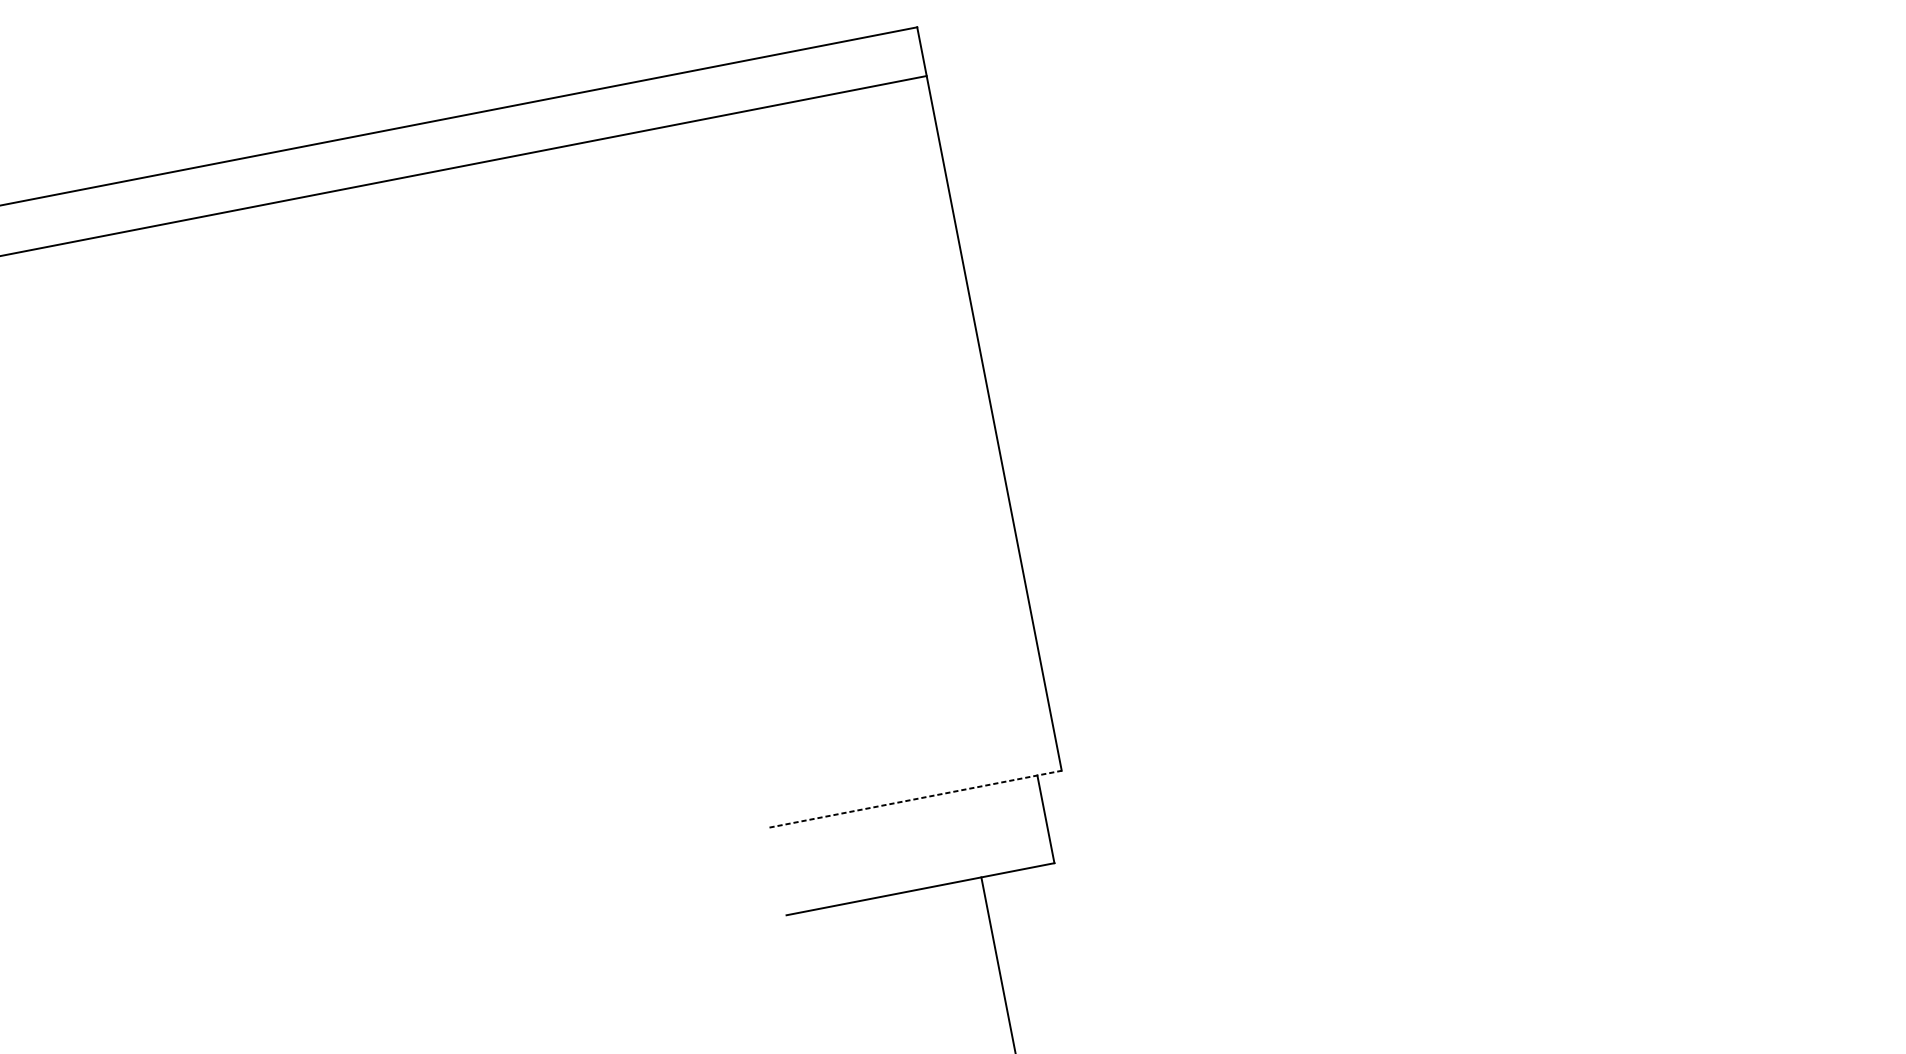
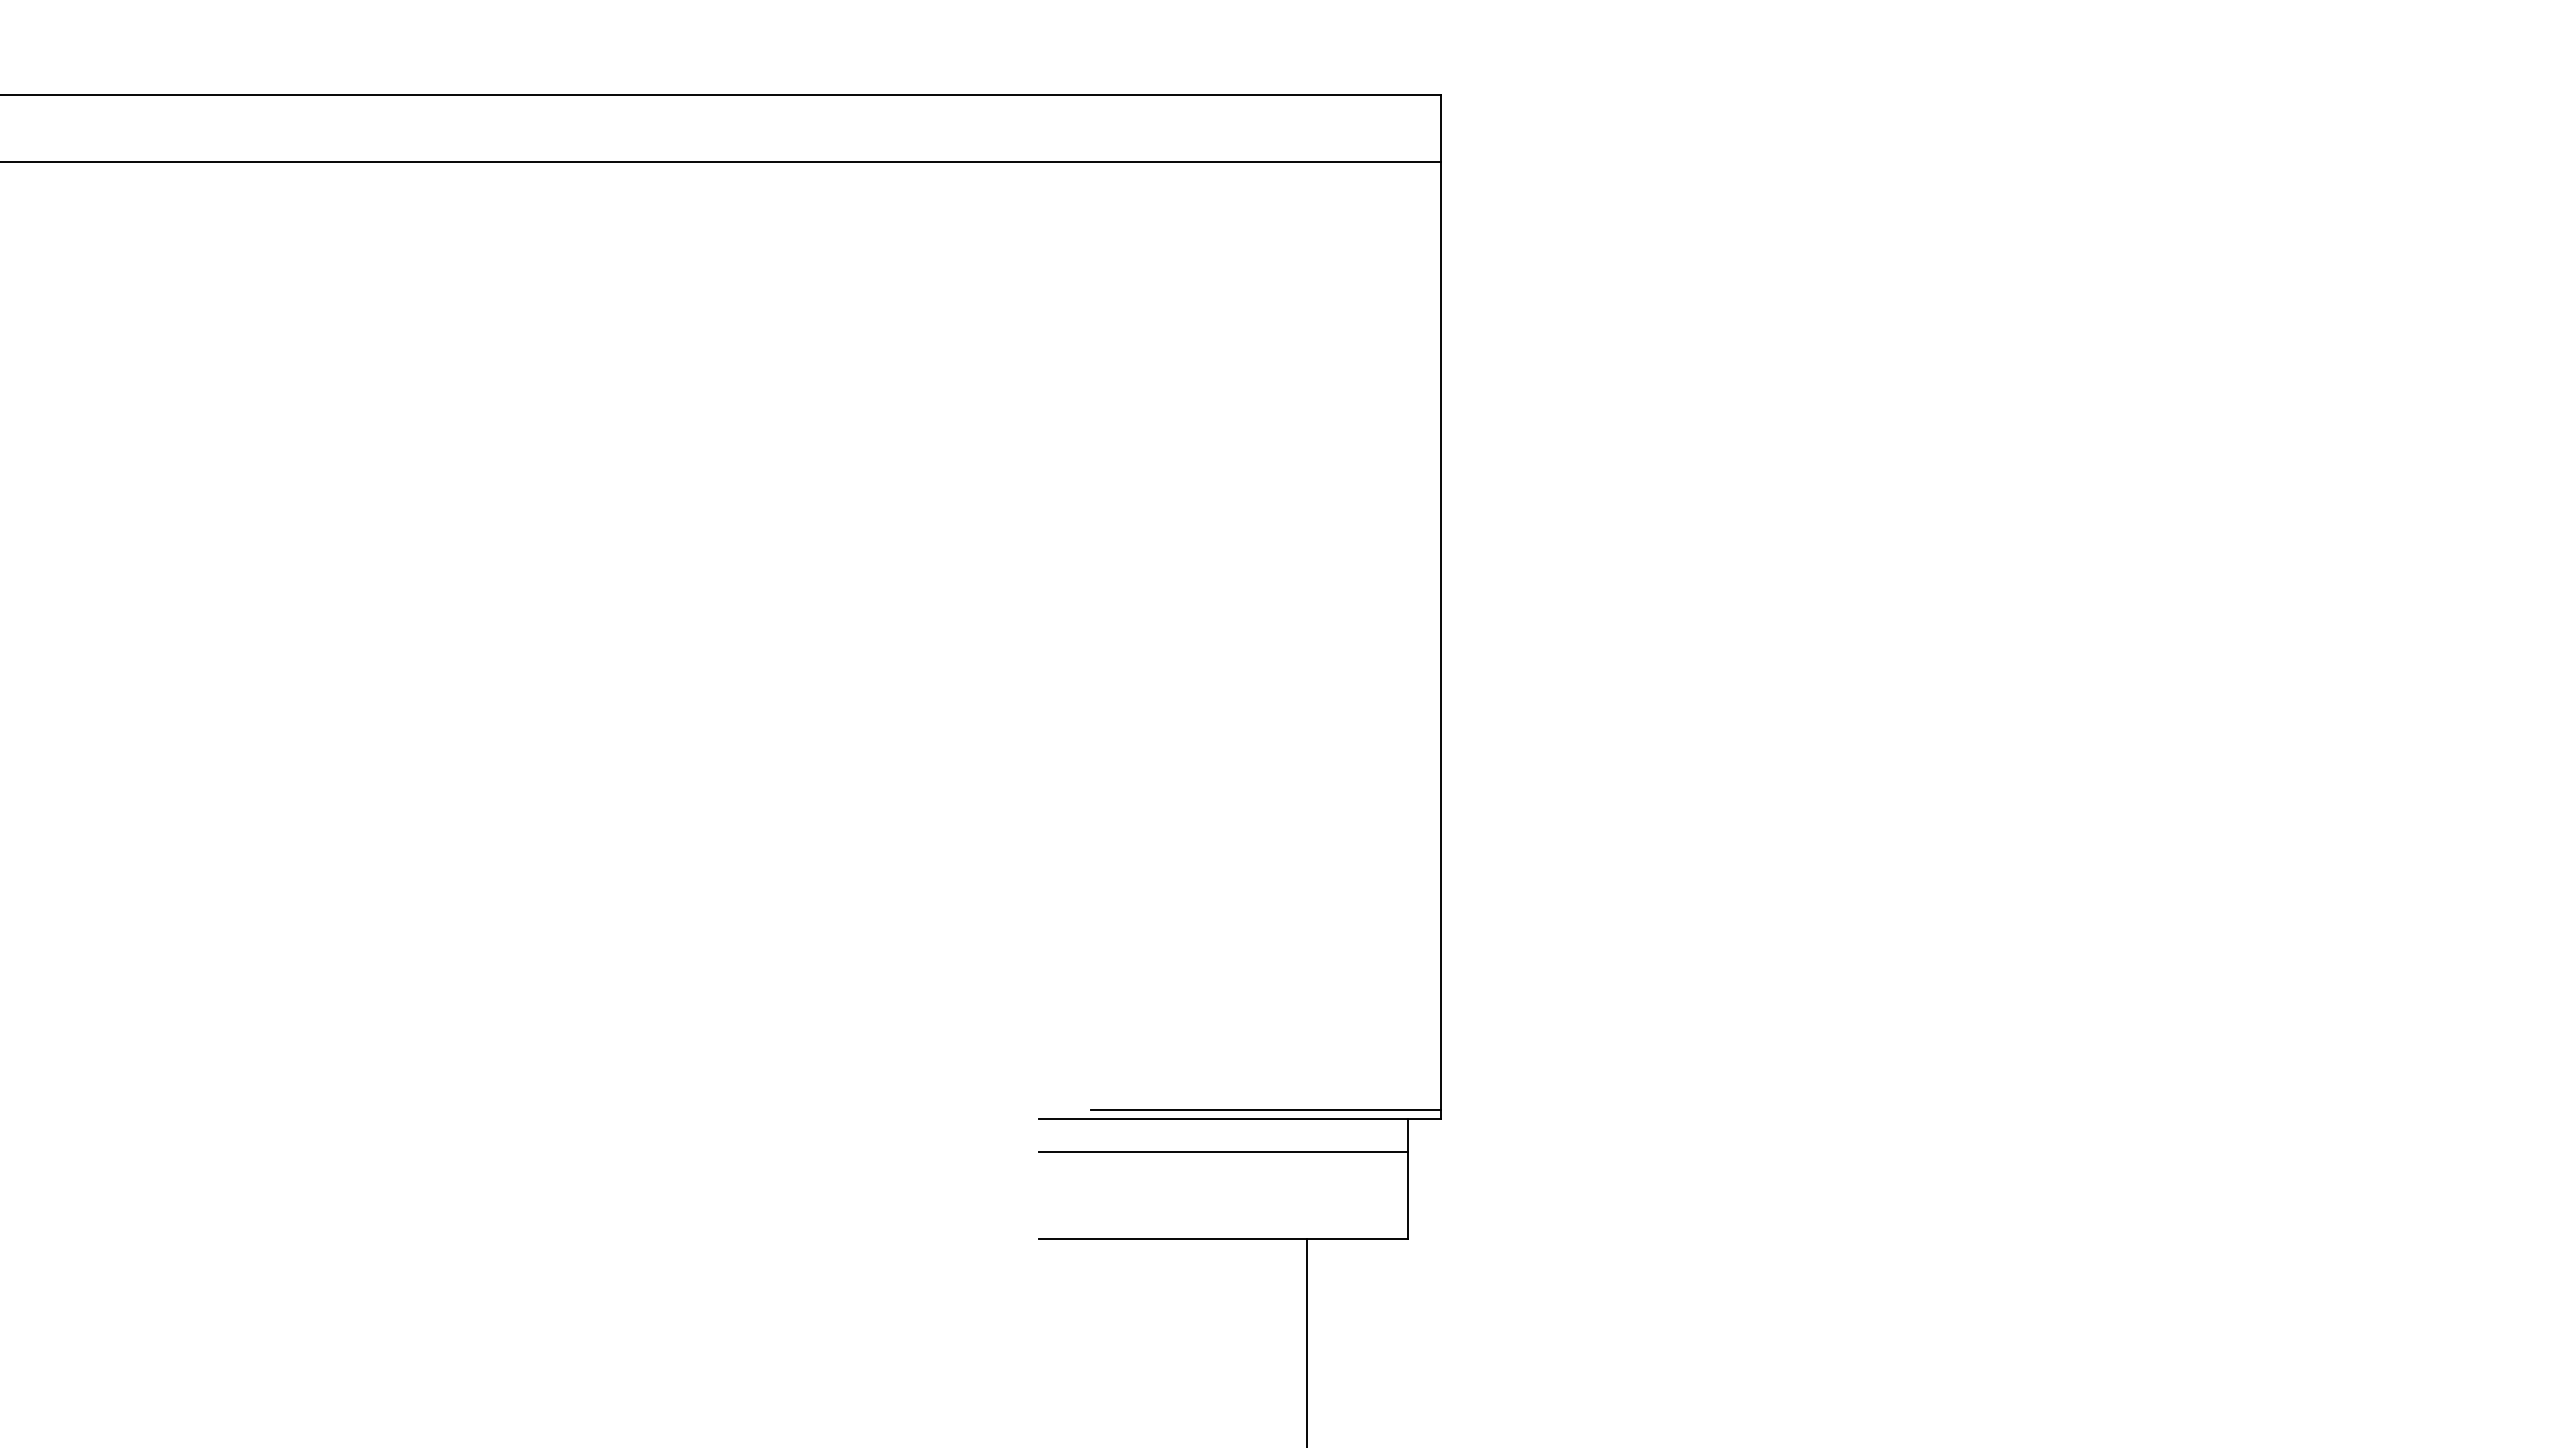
line: (933, 788) -> (1266, 1109), added
line: (916, 799) -> (1240, 1118), dashed -> solid
line: (907, 826) -> (1222, 1152), added

